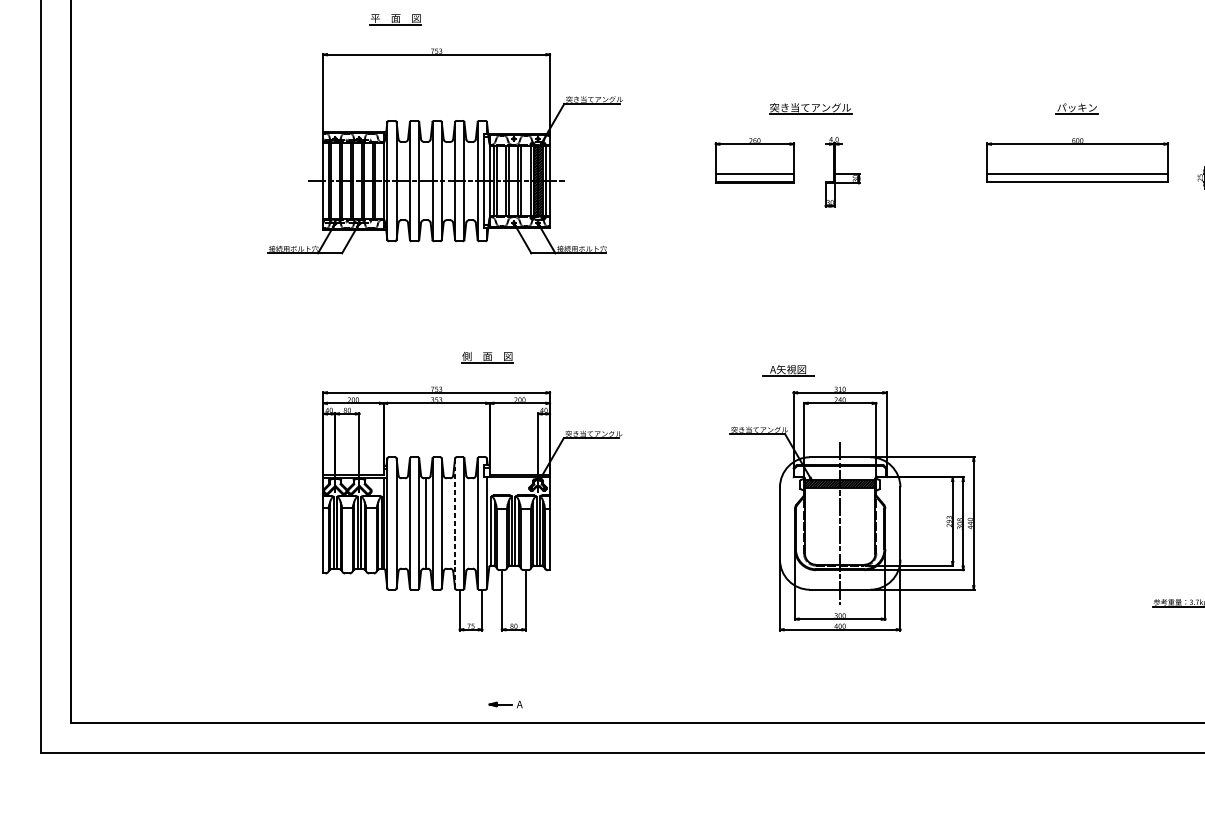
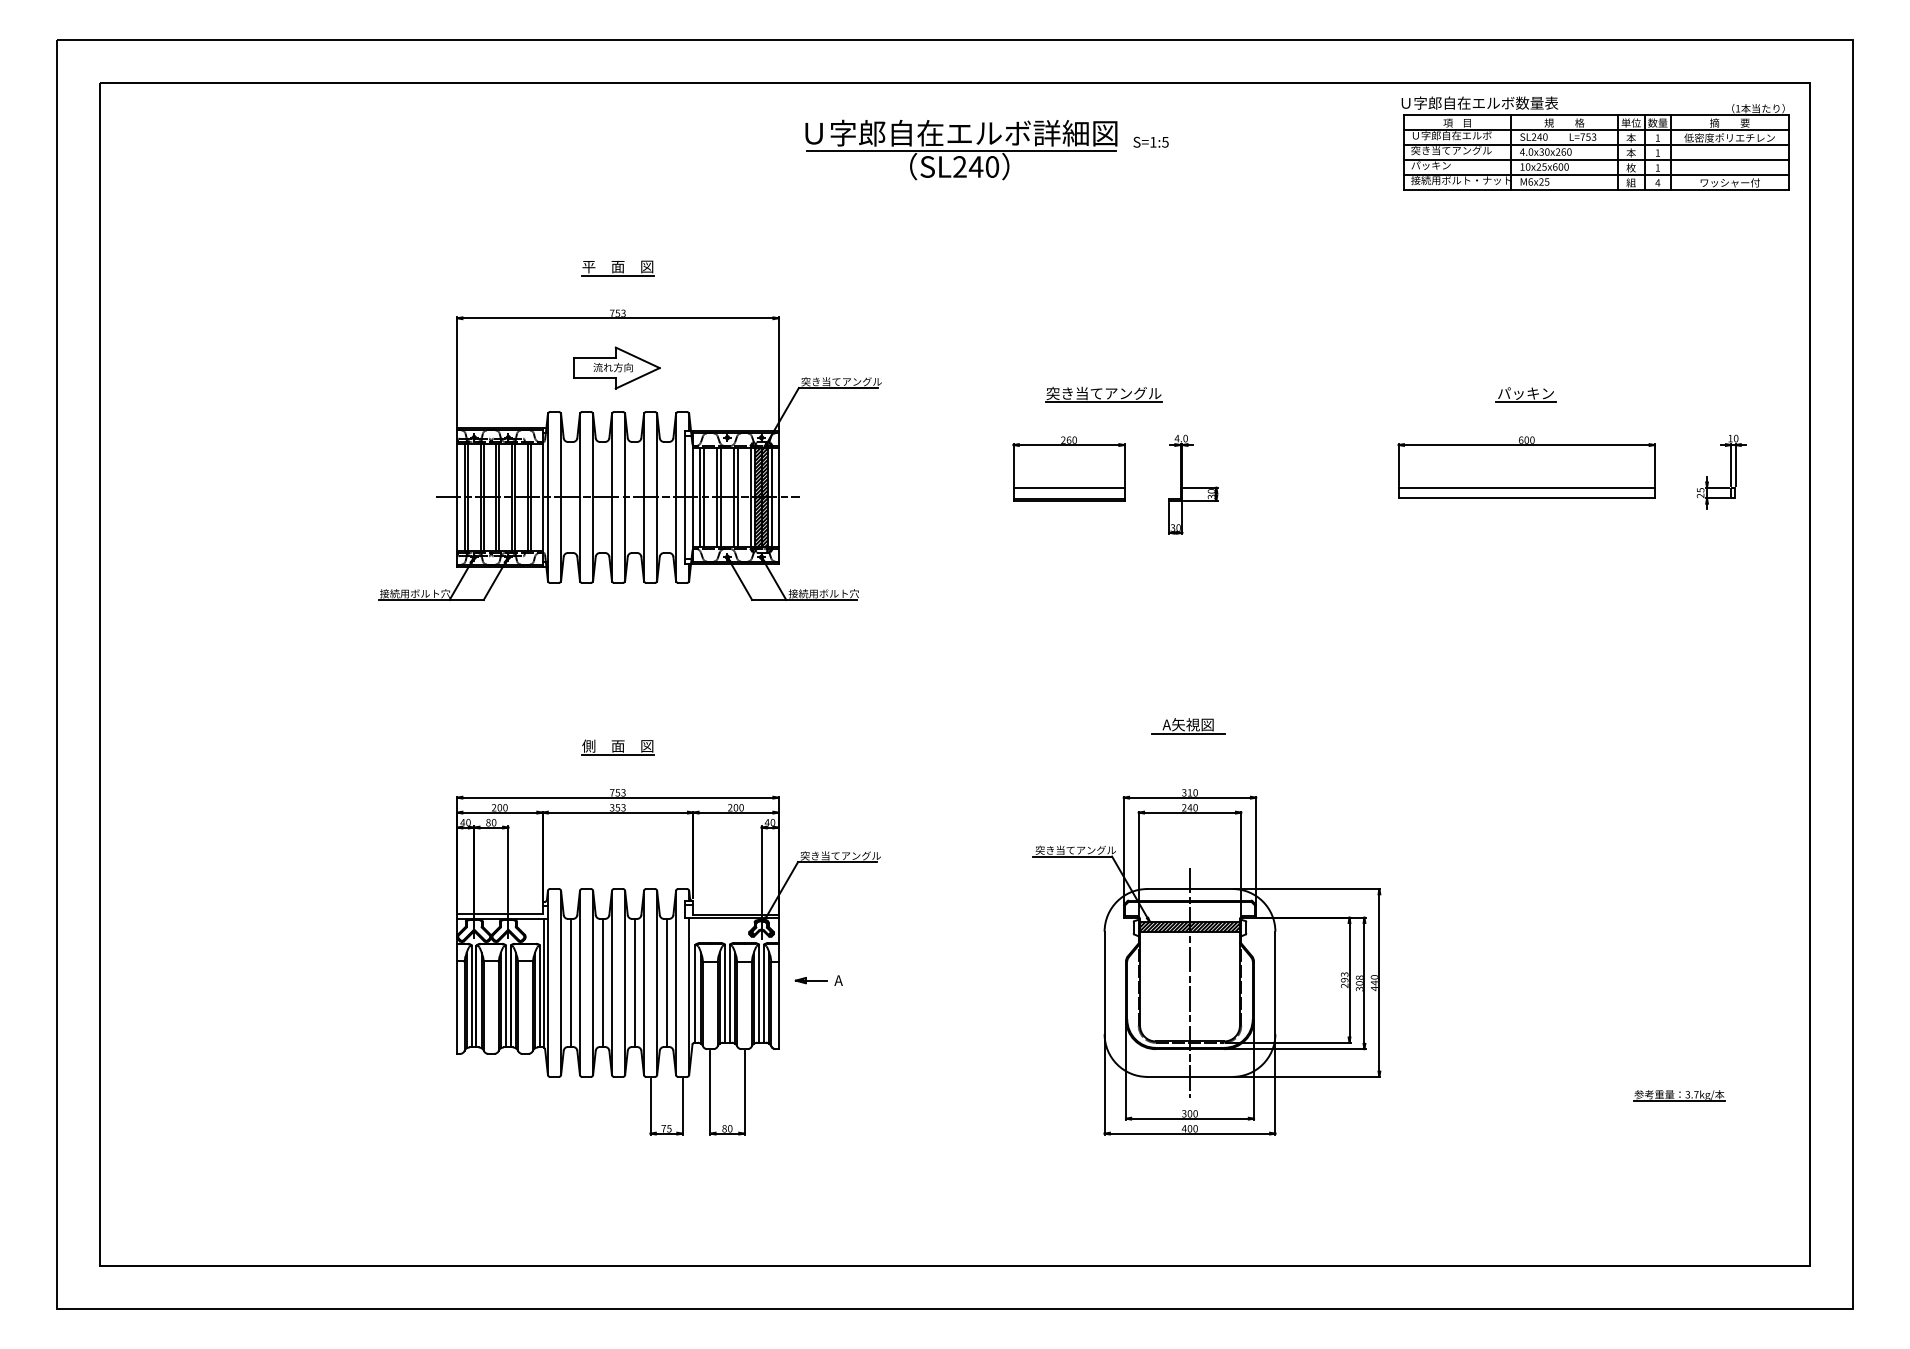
part: (395, 19) -> (617, 268), moved
part: (435, 89) -> (616, 367), added
part: (810, 108) -> (1103, 394), moved
part: (487, 357) -> (617, 747), moved
part: (788, 370) -> (1188, 726), moved
line: (403, 523) -> (570, 982), added
line: (448, 523) -> (634, 982), added
line: (454, 523) -> (643, 982), dashed -> solid
line: (470, 523) -> (666, 982), added
part: (505, 704) -> (818, 980), moved

